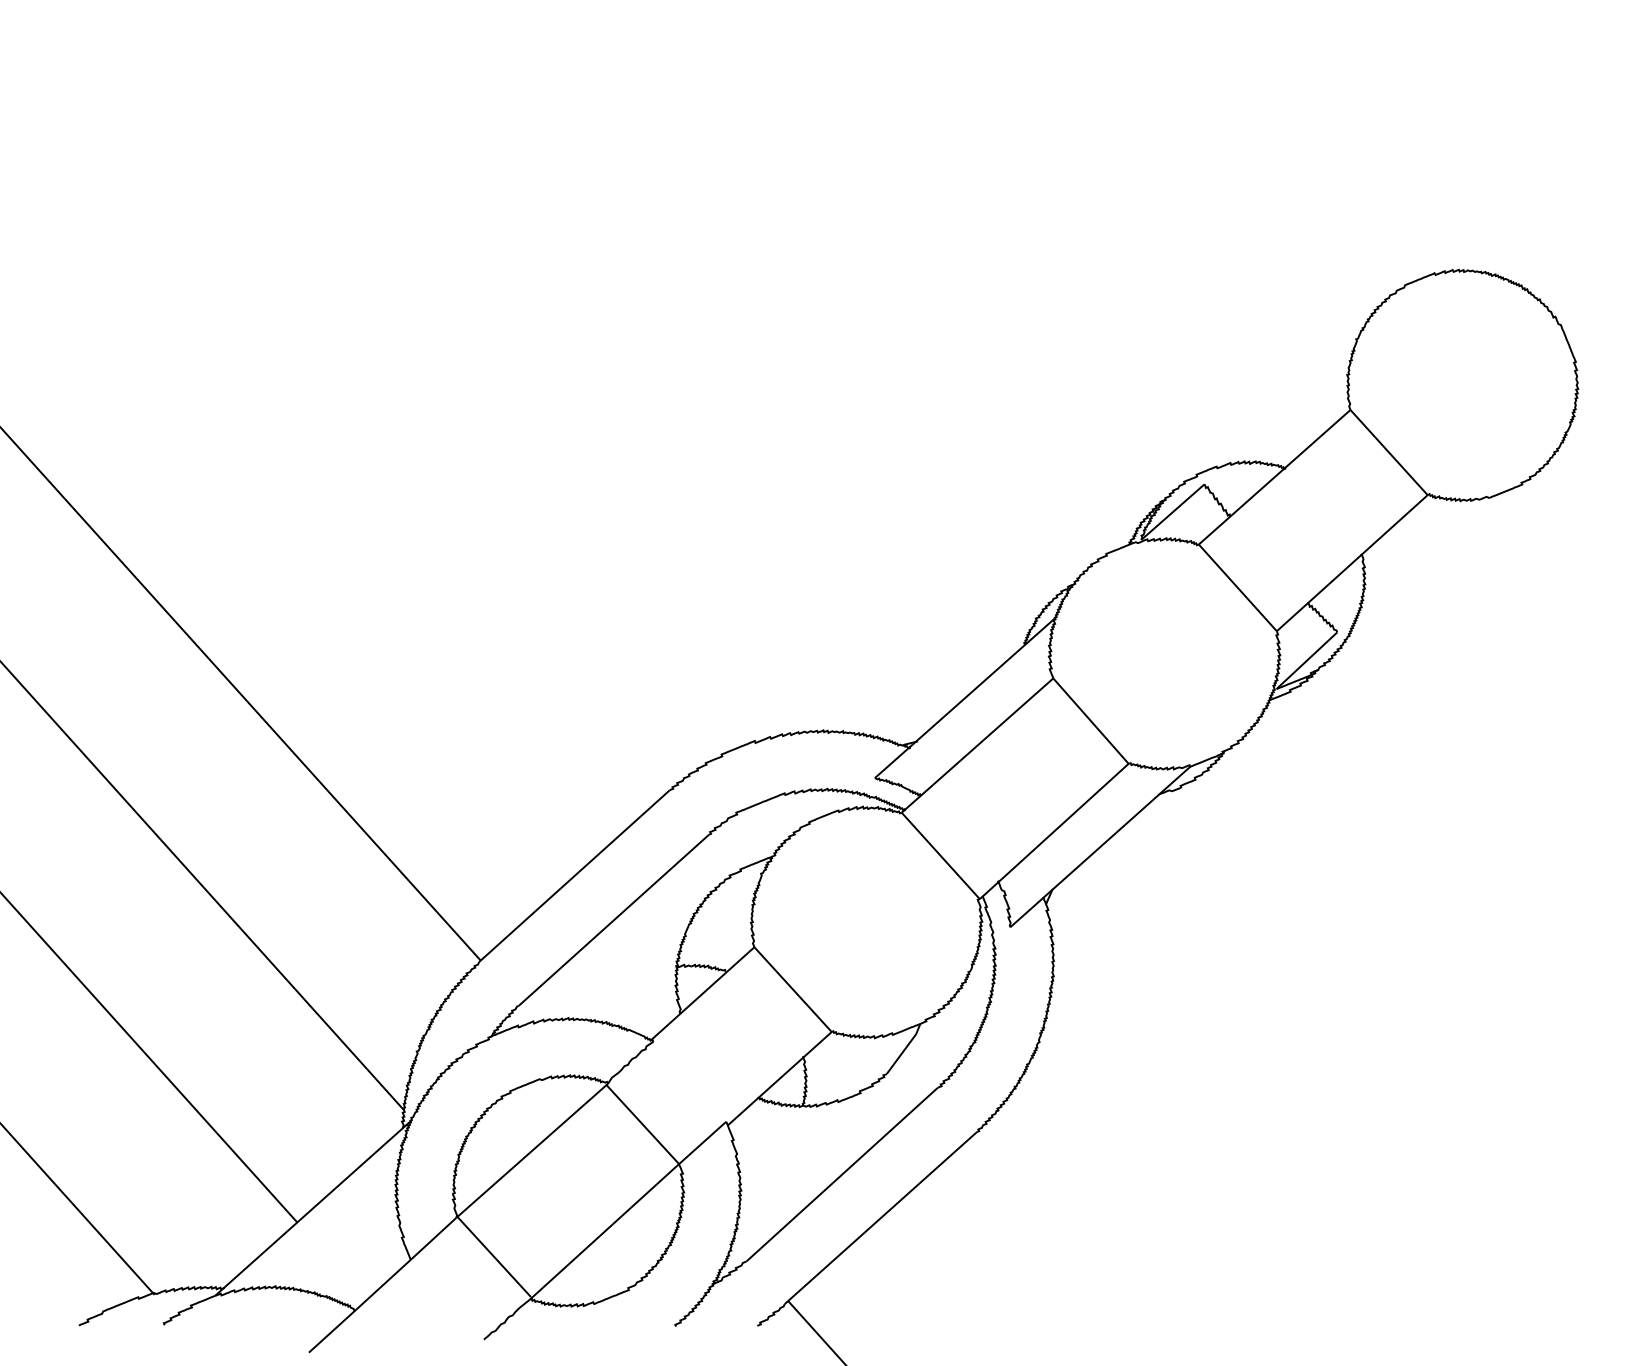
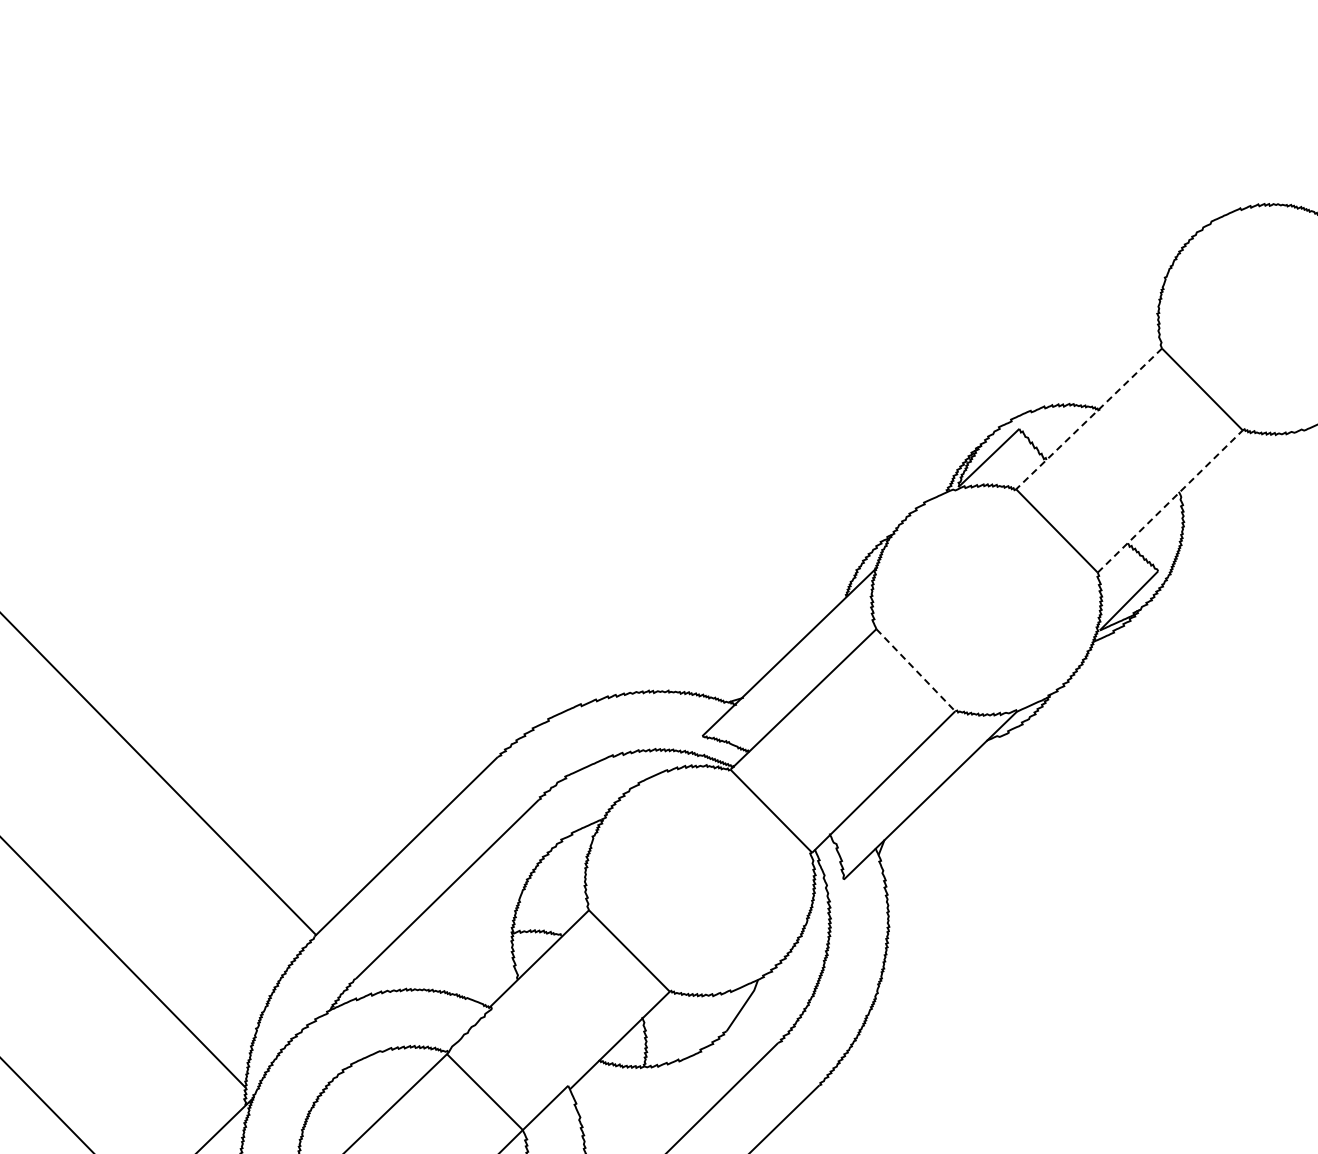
line: (1274, 477) -> (1088, 419), solid -> dashed
line: (1352, 563) -> (1170, 501), solid -> dashed
line: (1090, 721) -> (915, 670), solid -> dashed

